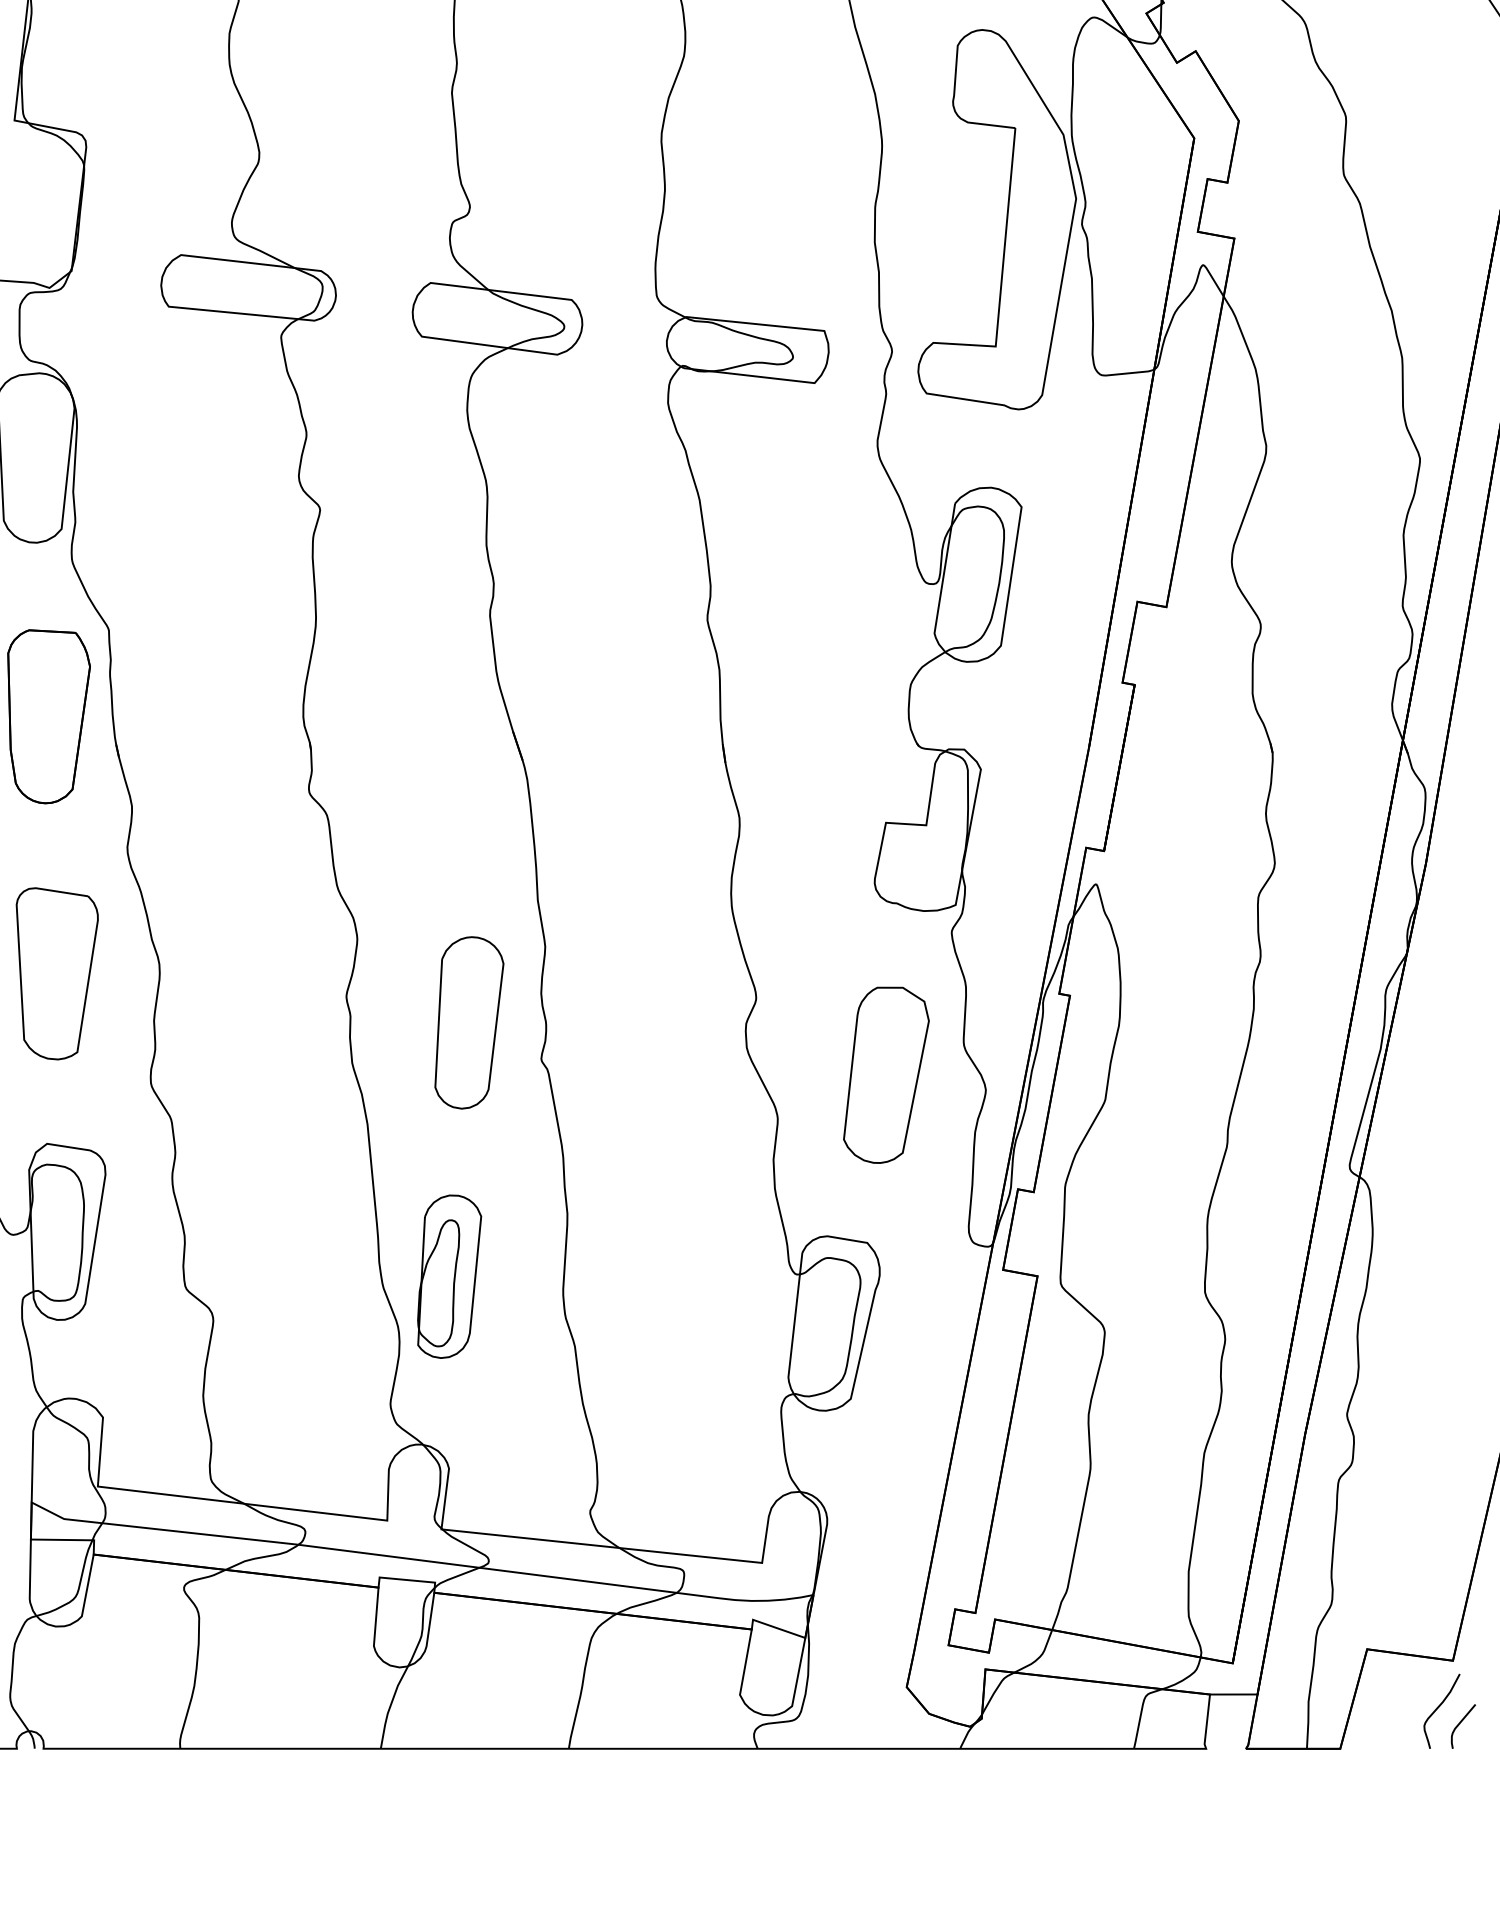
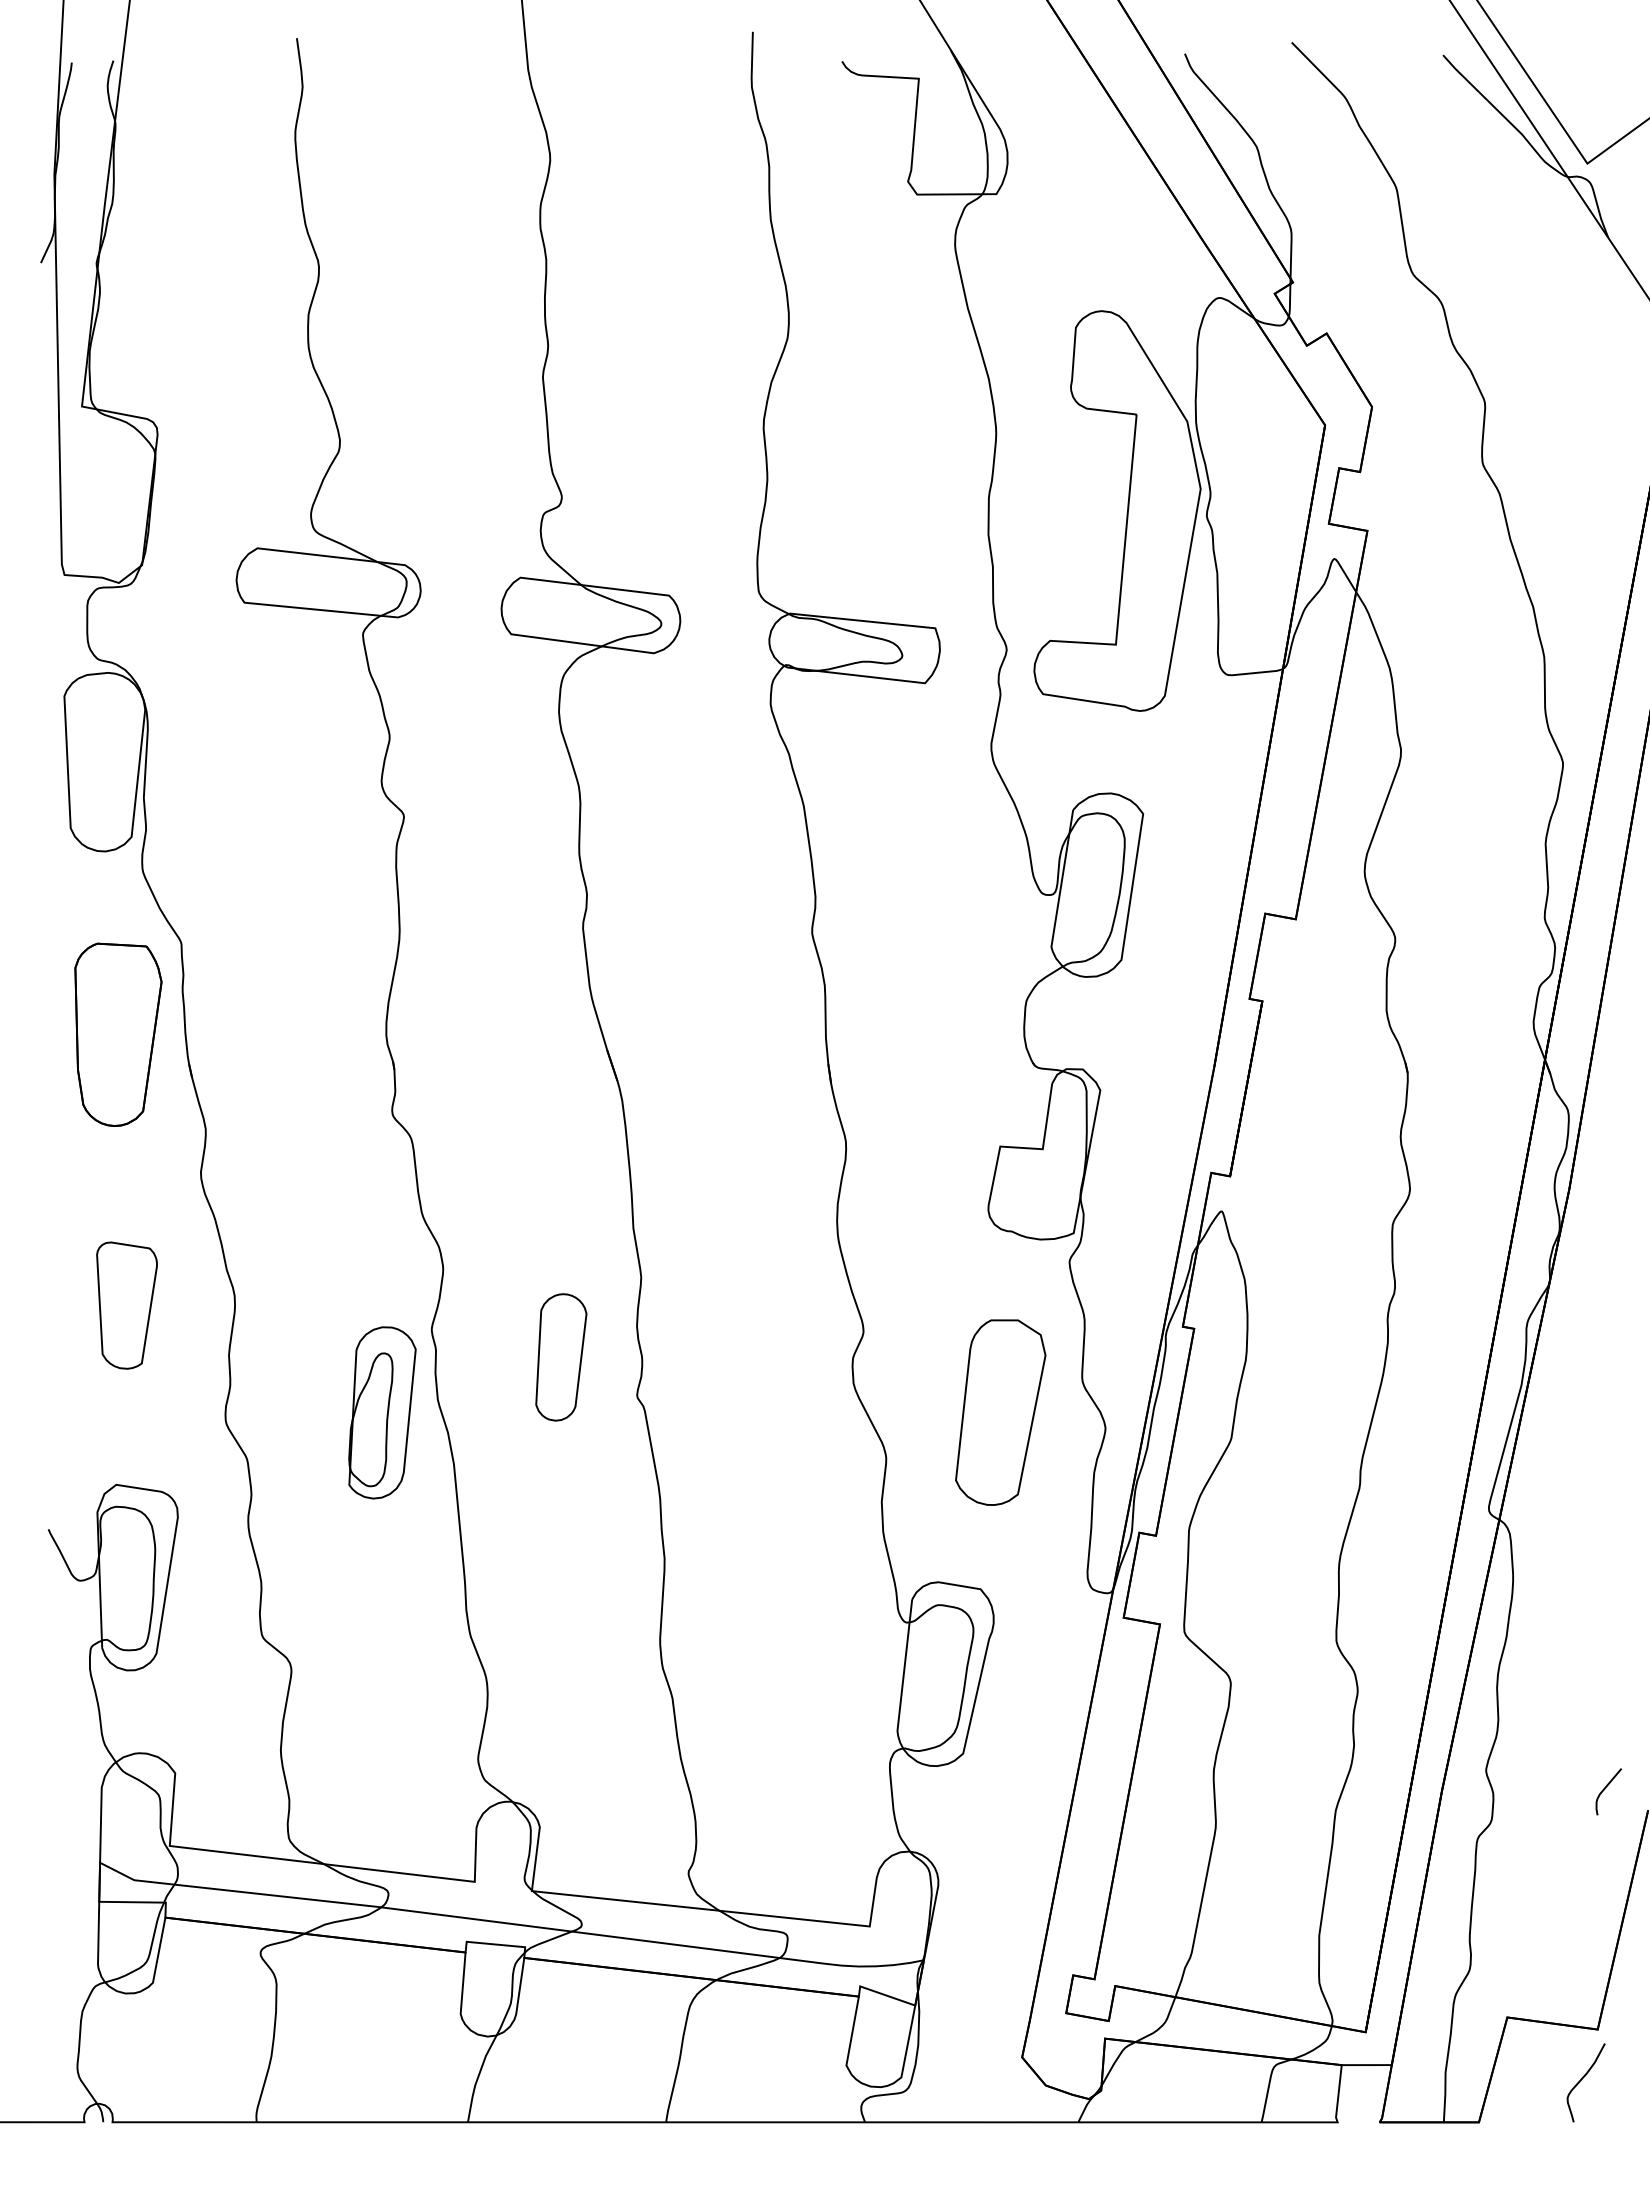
part: (56, 973) -> (126, 1305), size x0.7
part: (469, 1022) -> (561, 1357), size x0.7
part: (449, 1276) -> (382, 1412), moved
curve: (1461, 1723) -> (1606, 1788), moved

